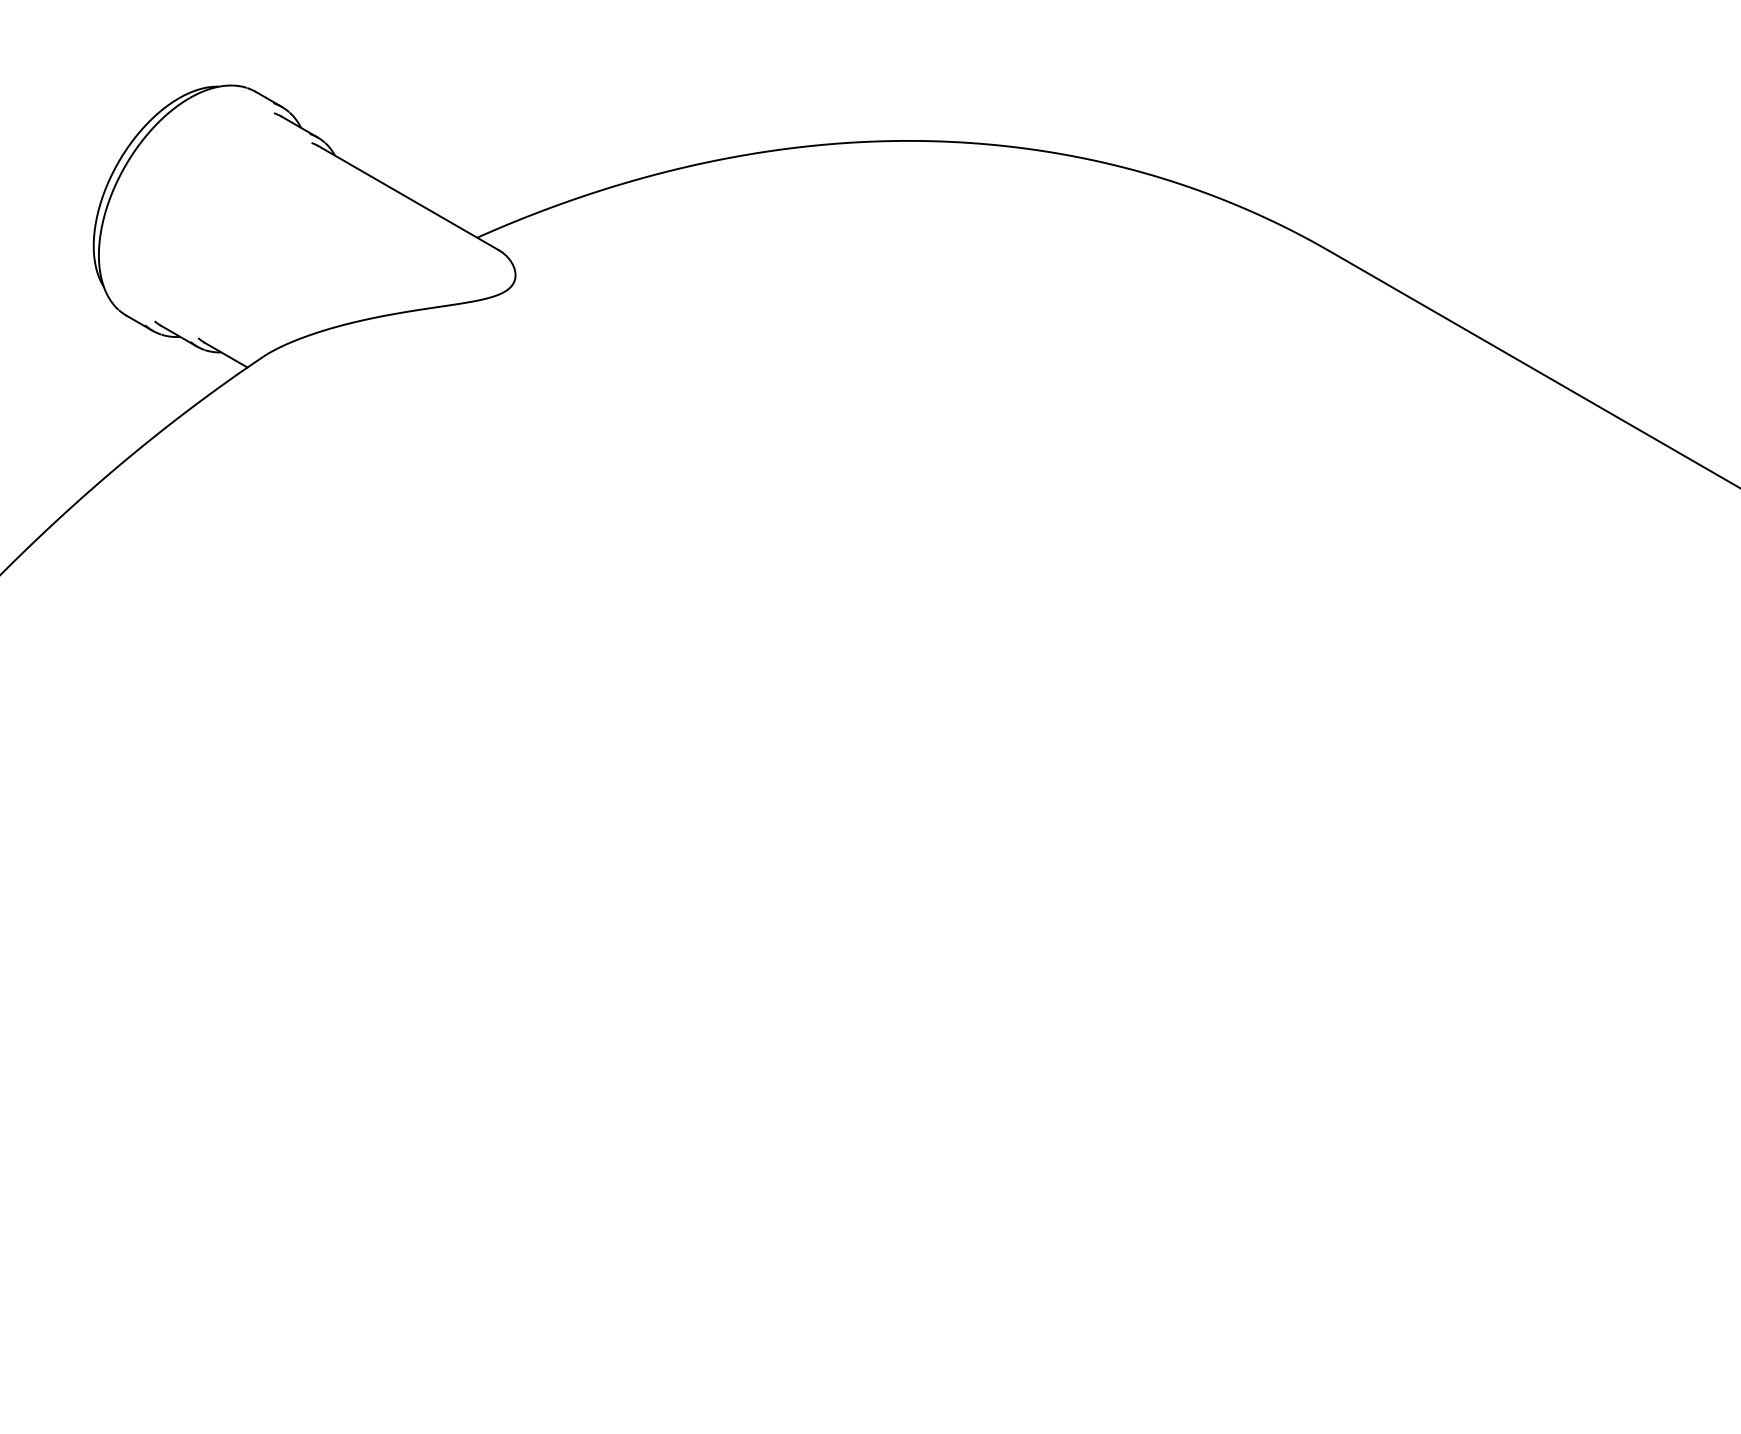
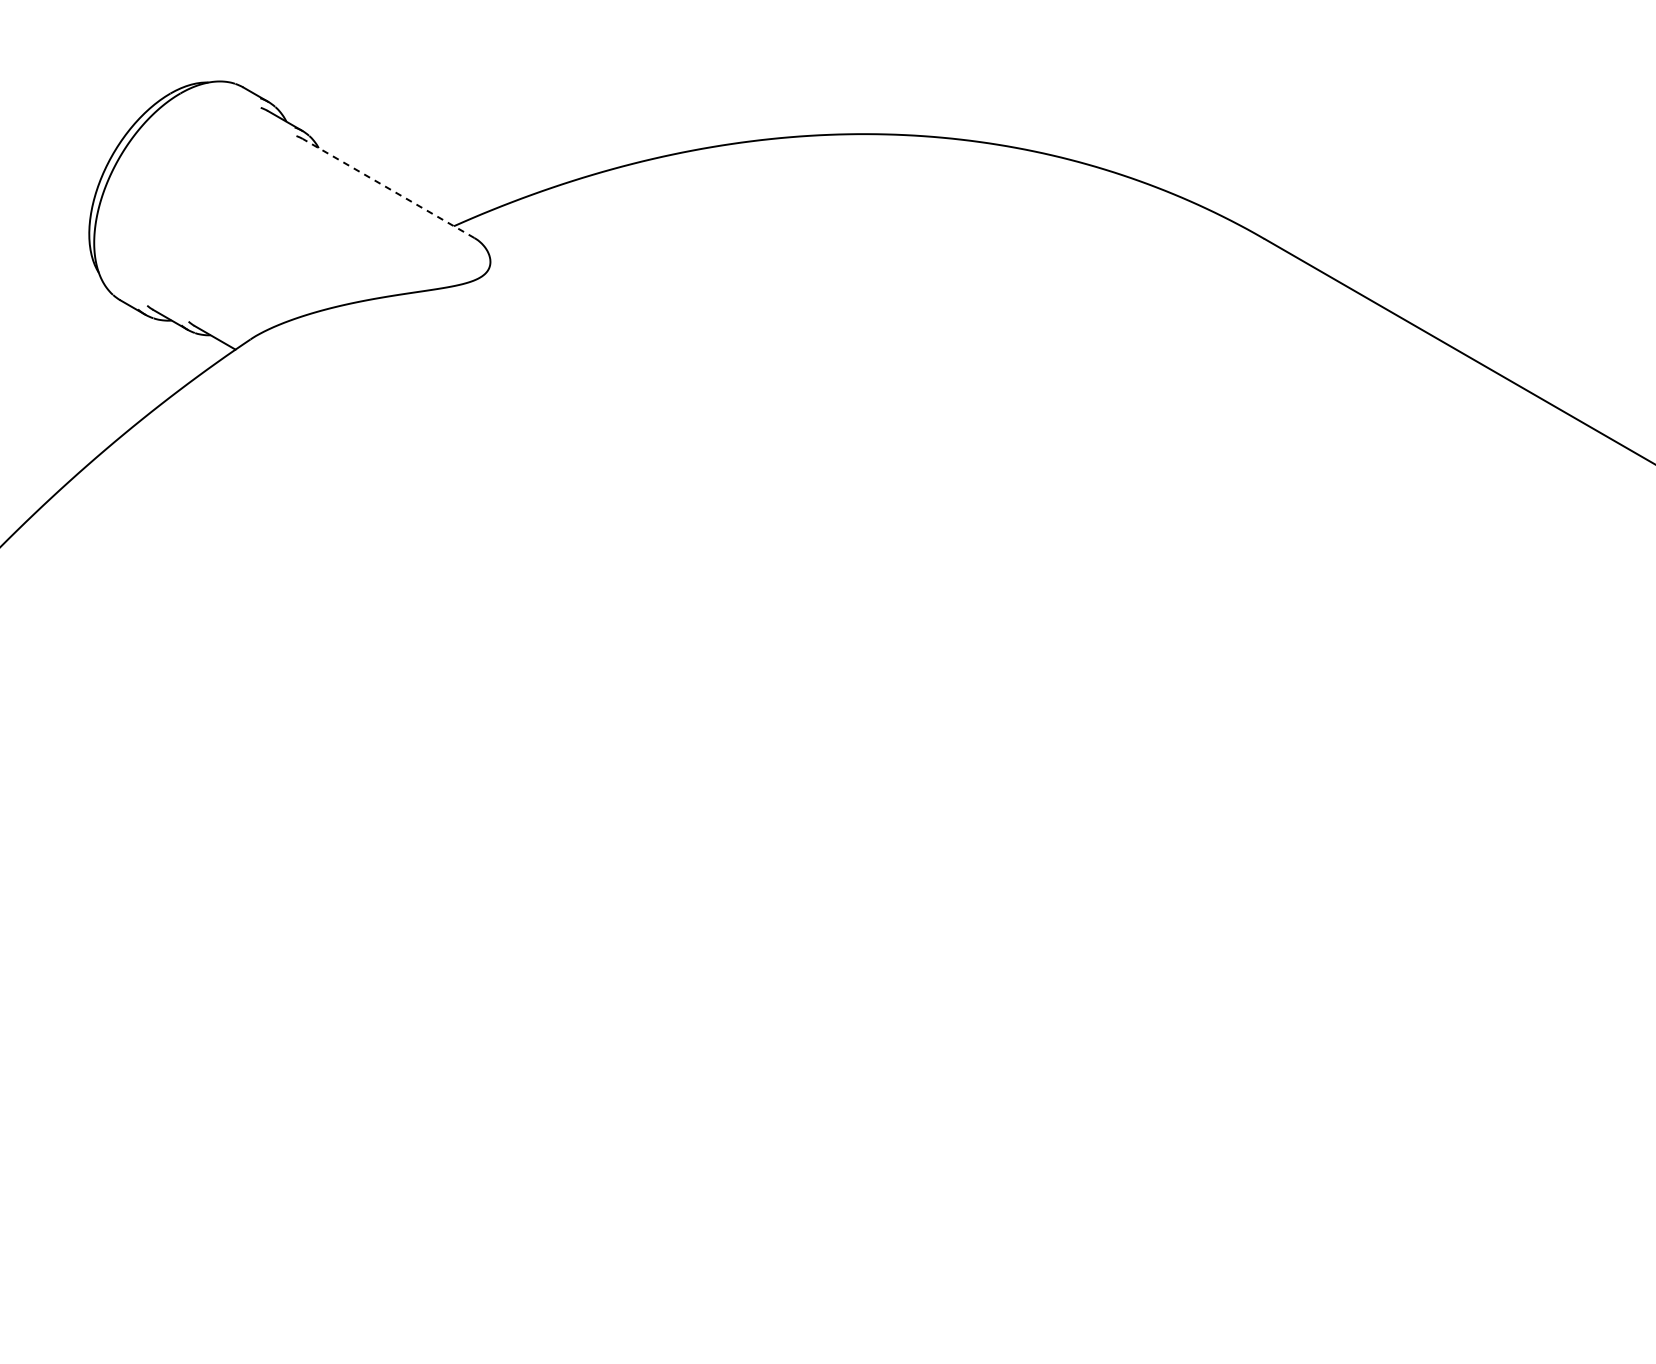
line: (408, 197) -> (388, 187), solid -> dashed

